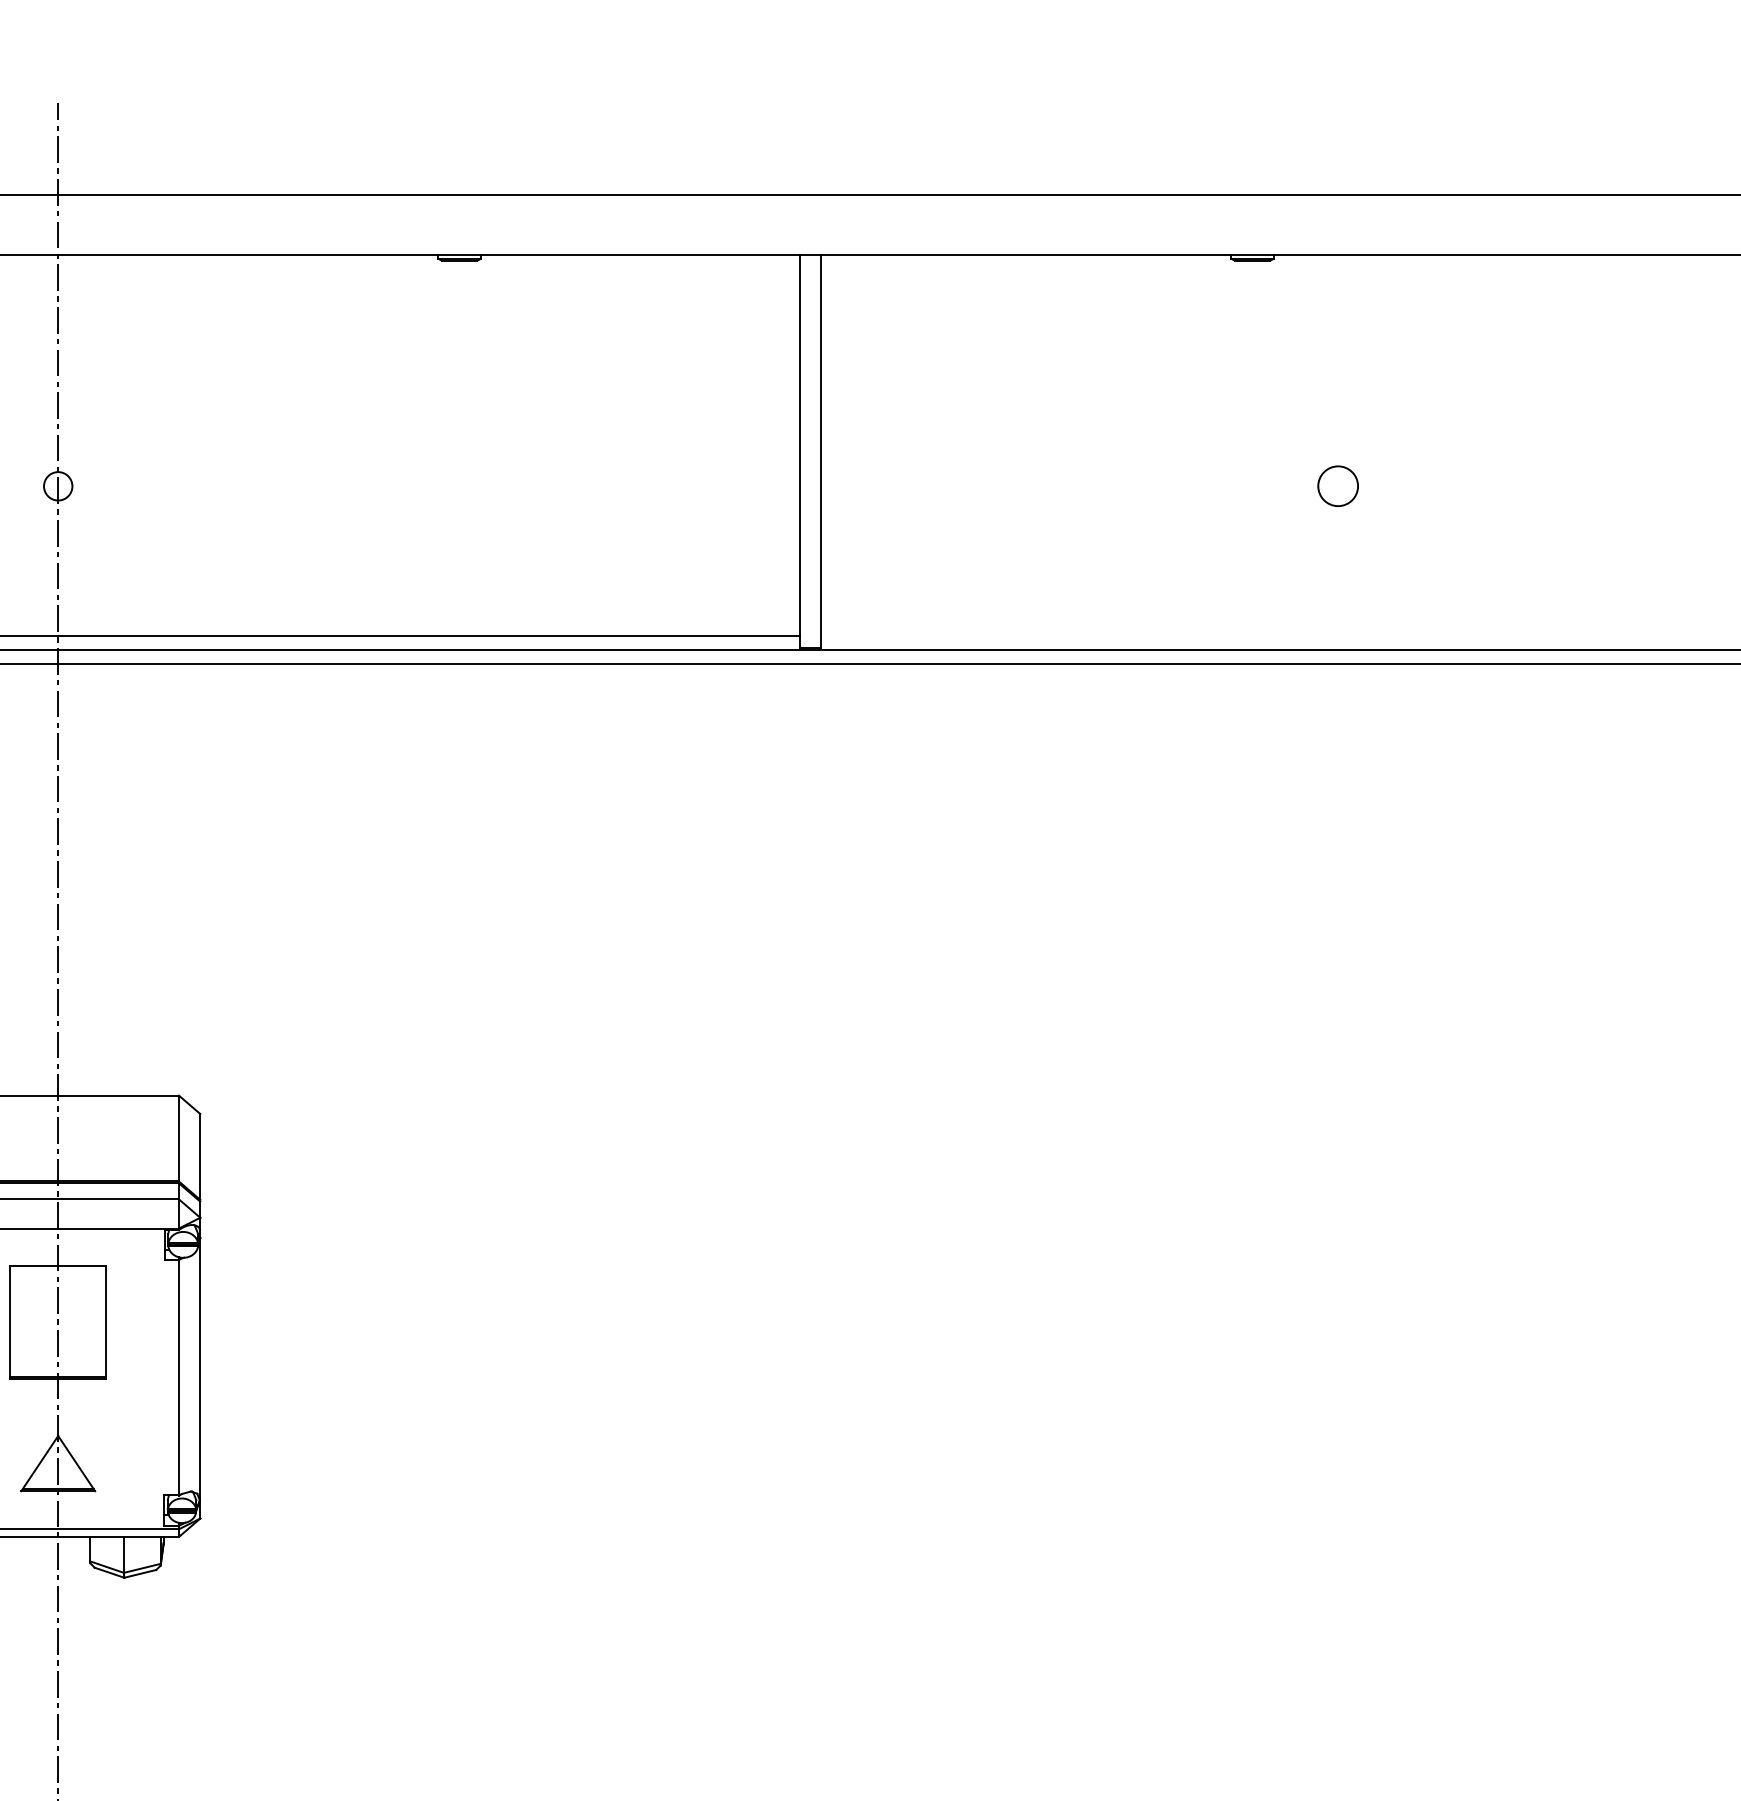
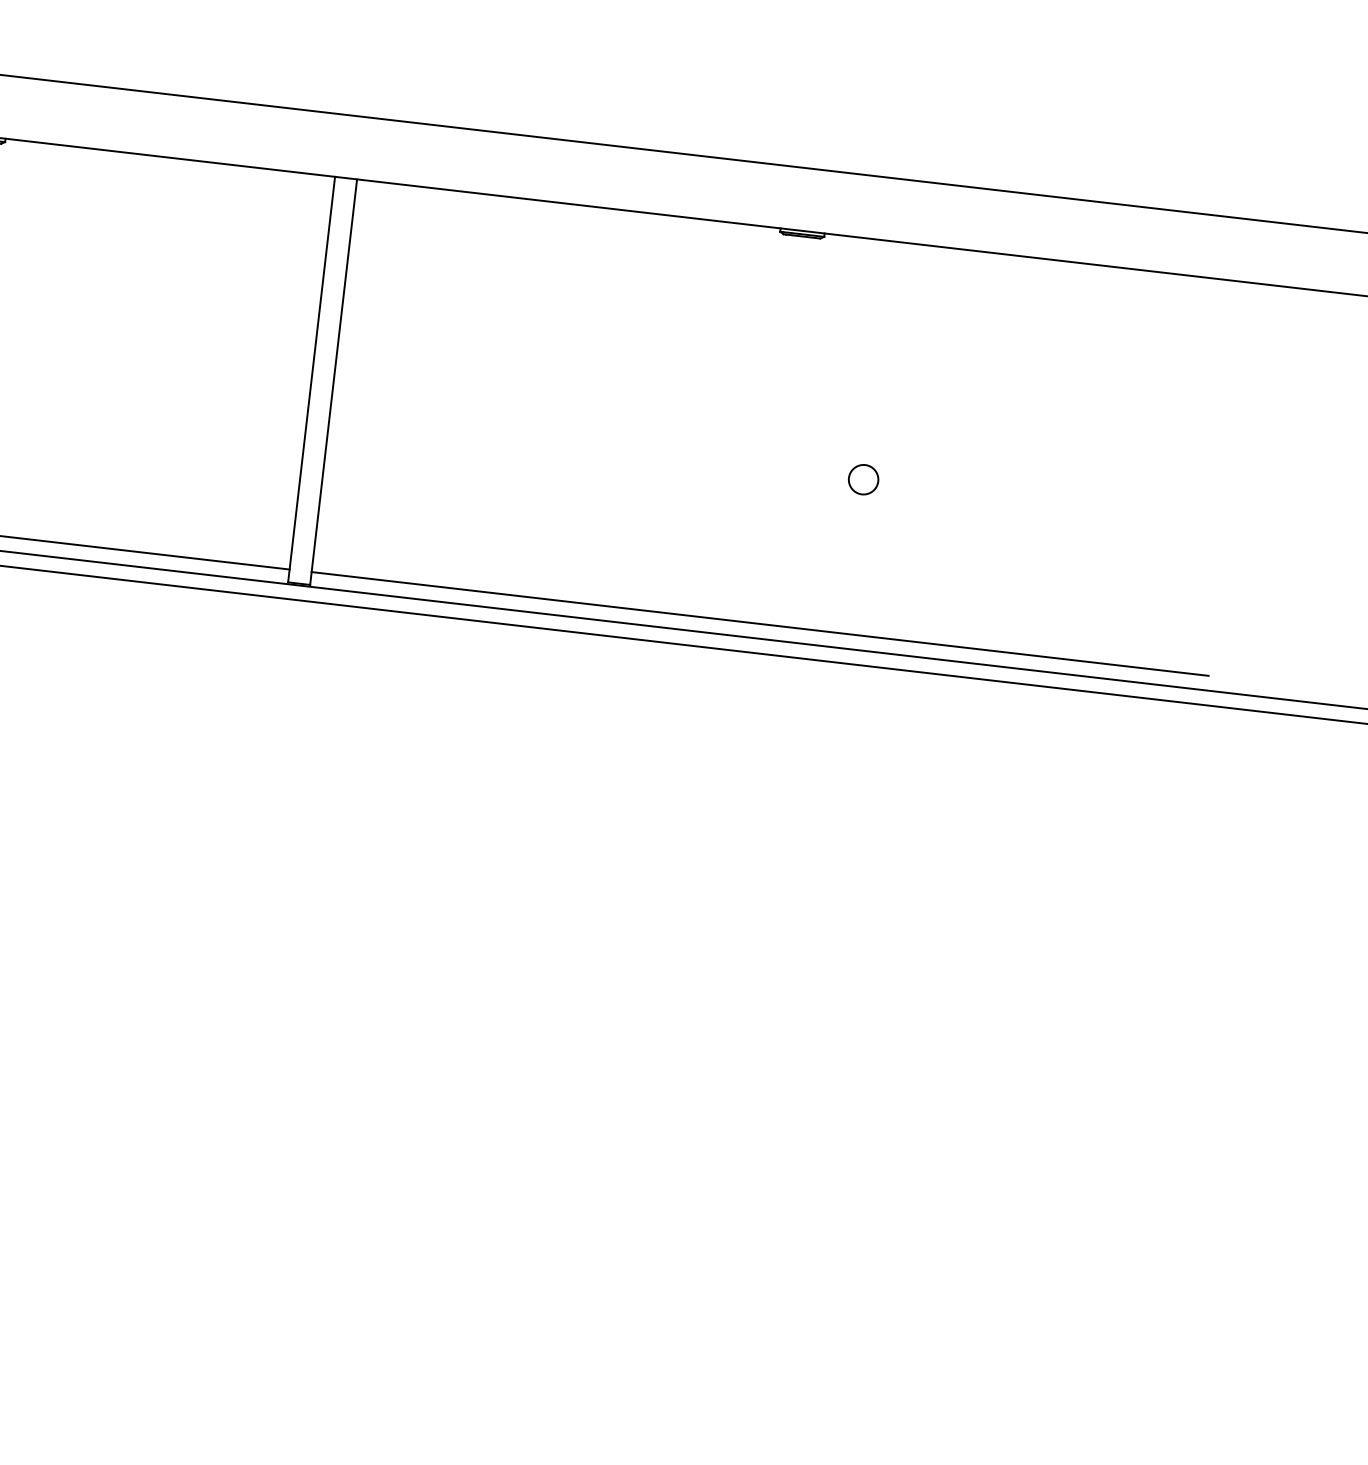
circle: (1338, 486) -> (863, 479), size x0.71
line: (1255, 635) -> (760, 623), added

